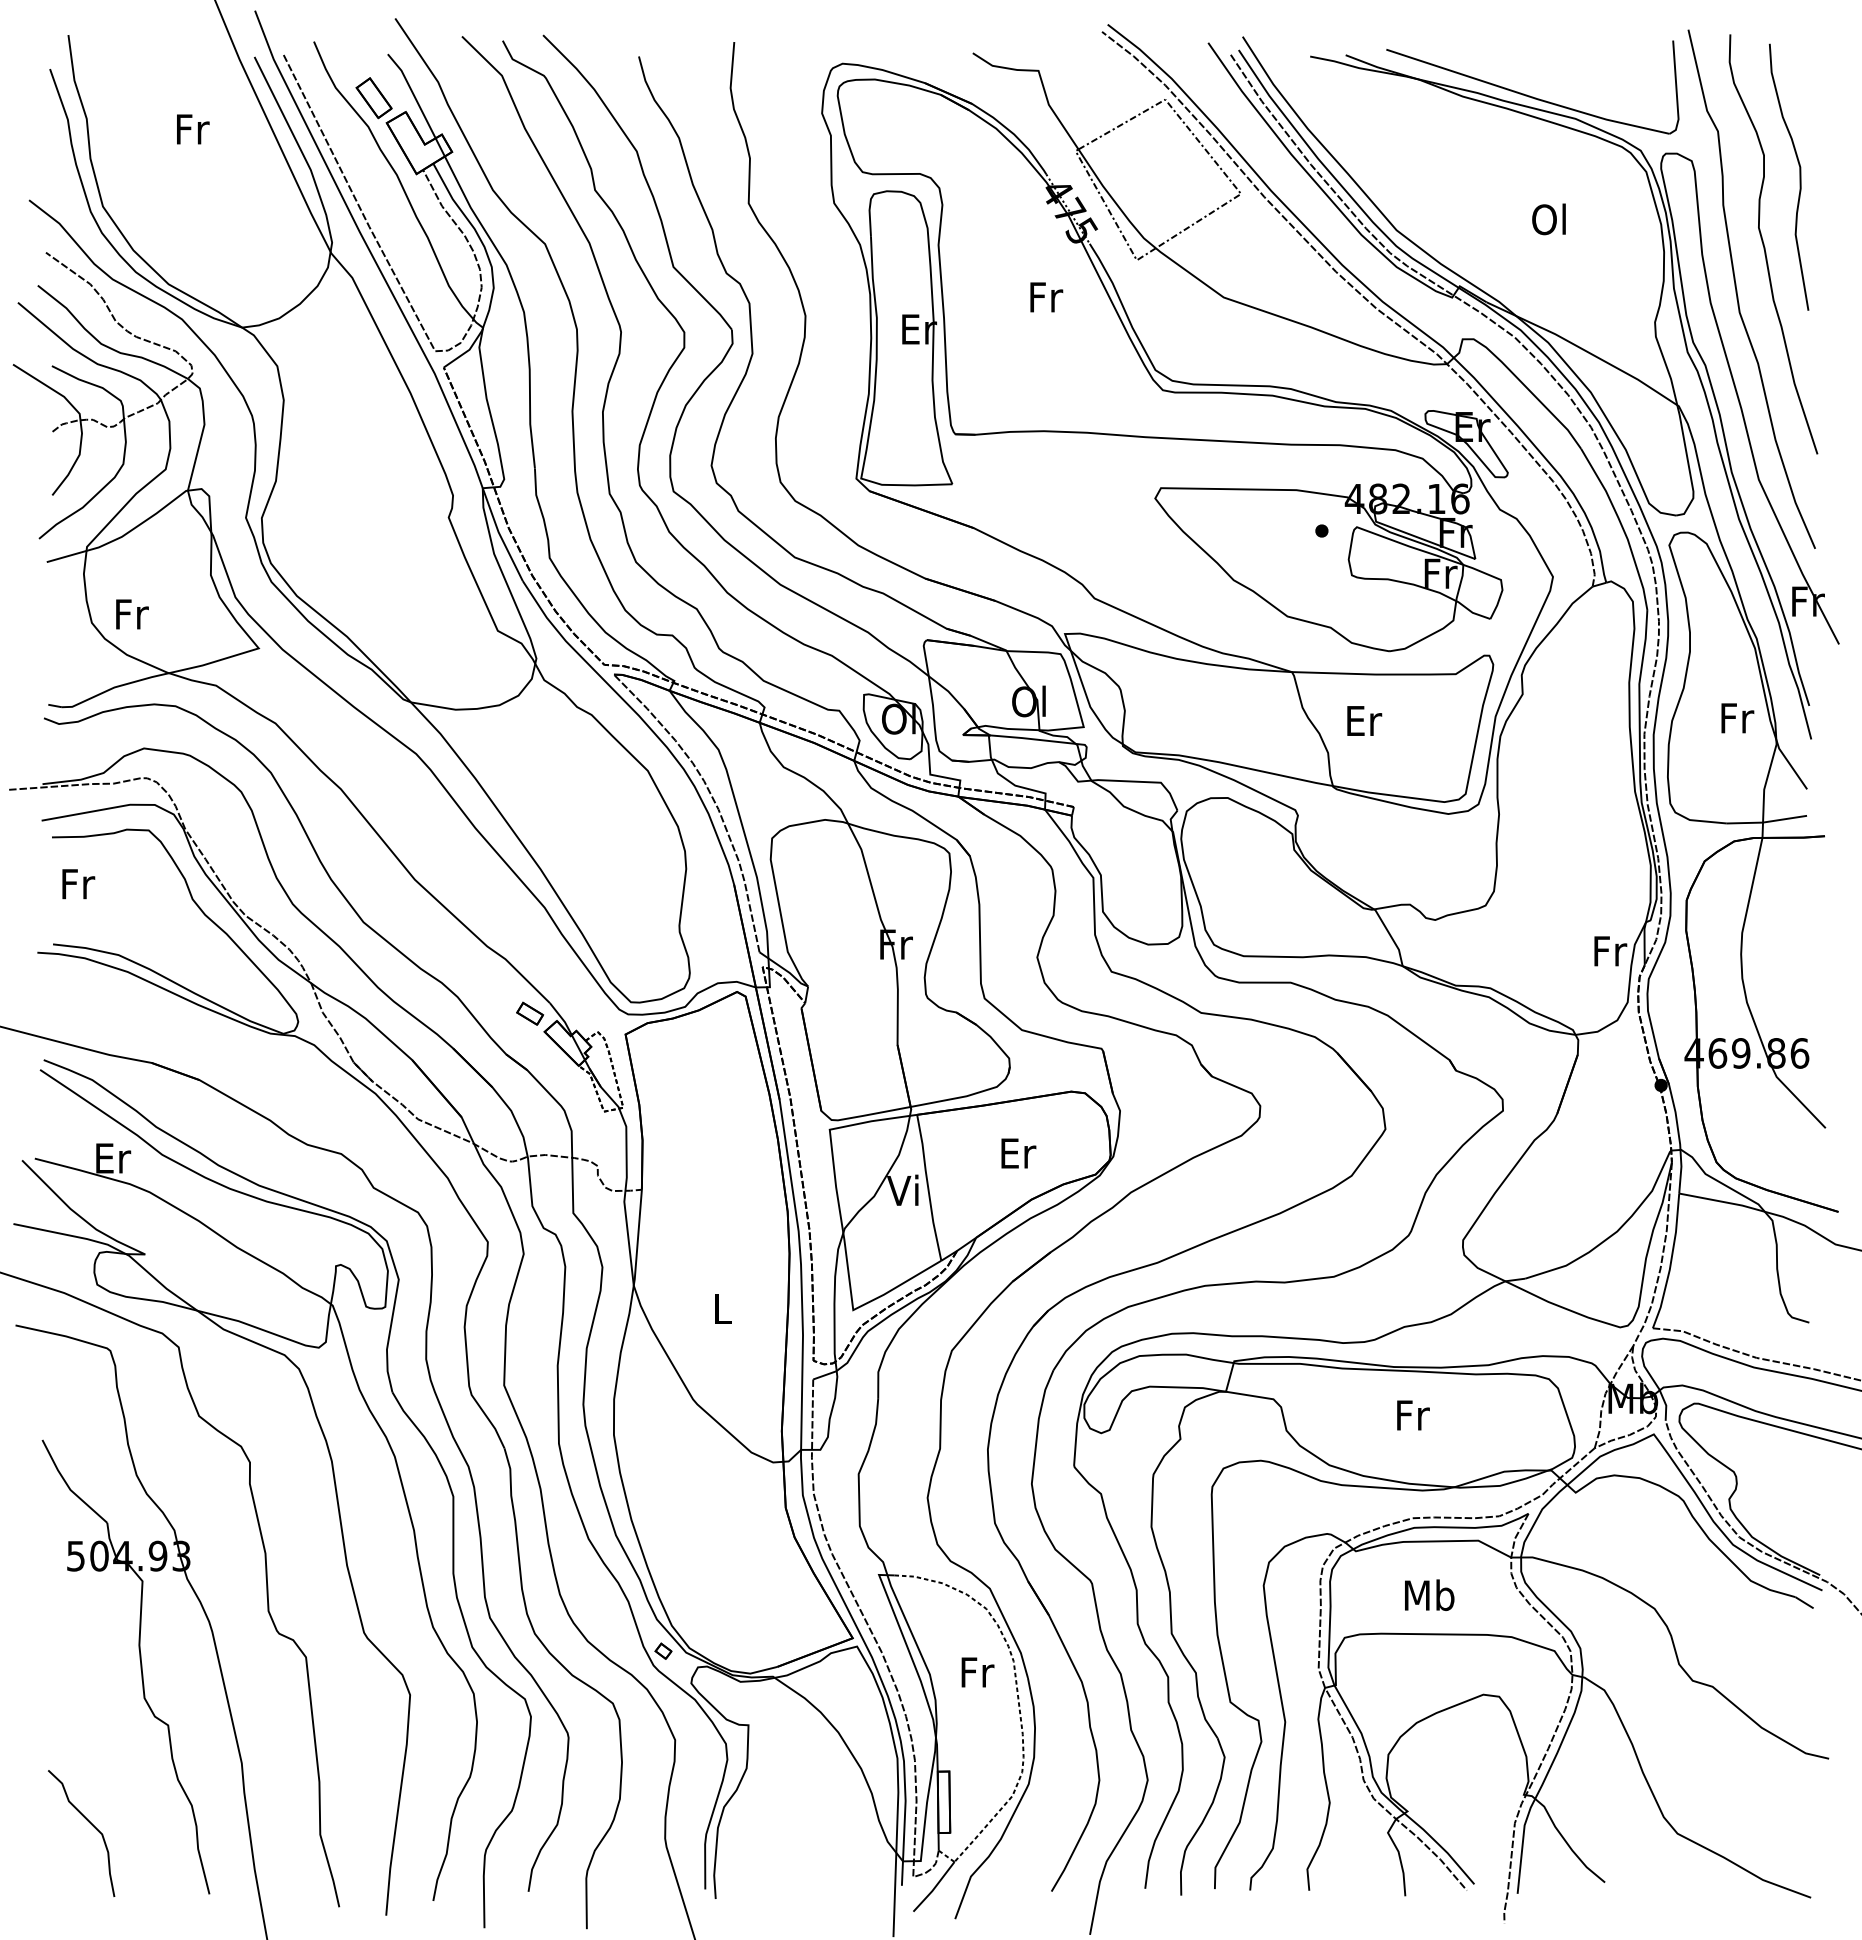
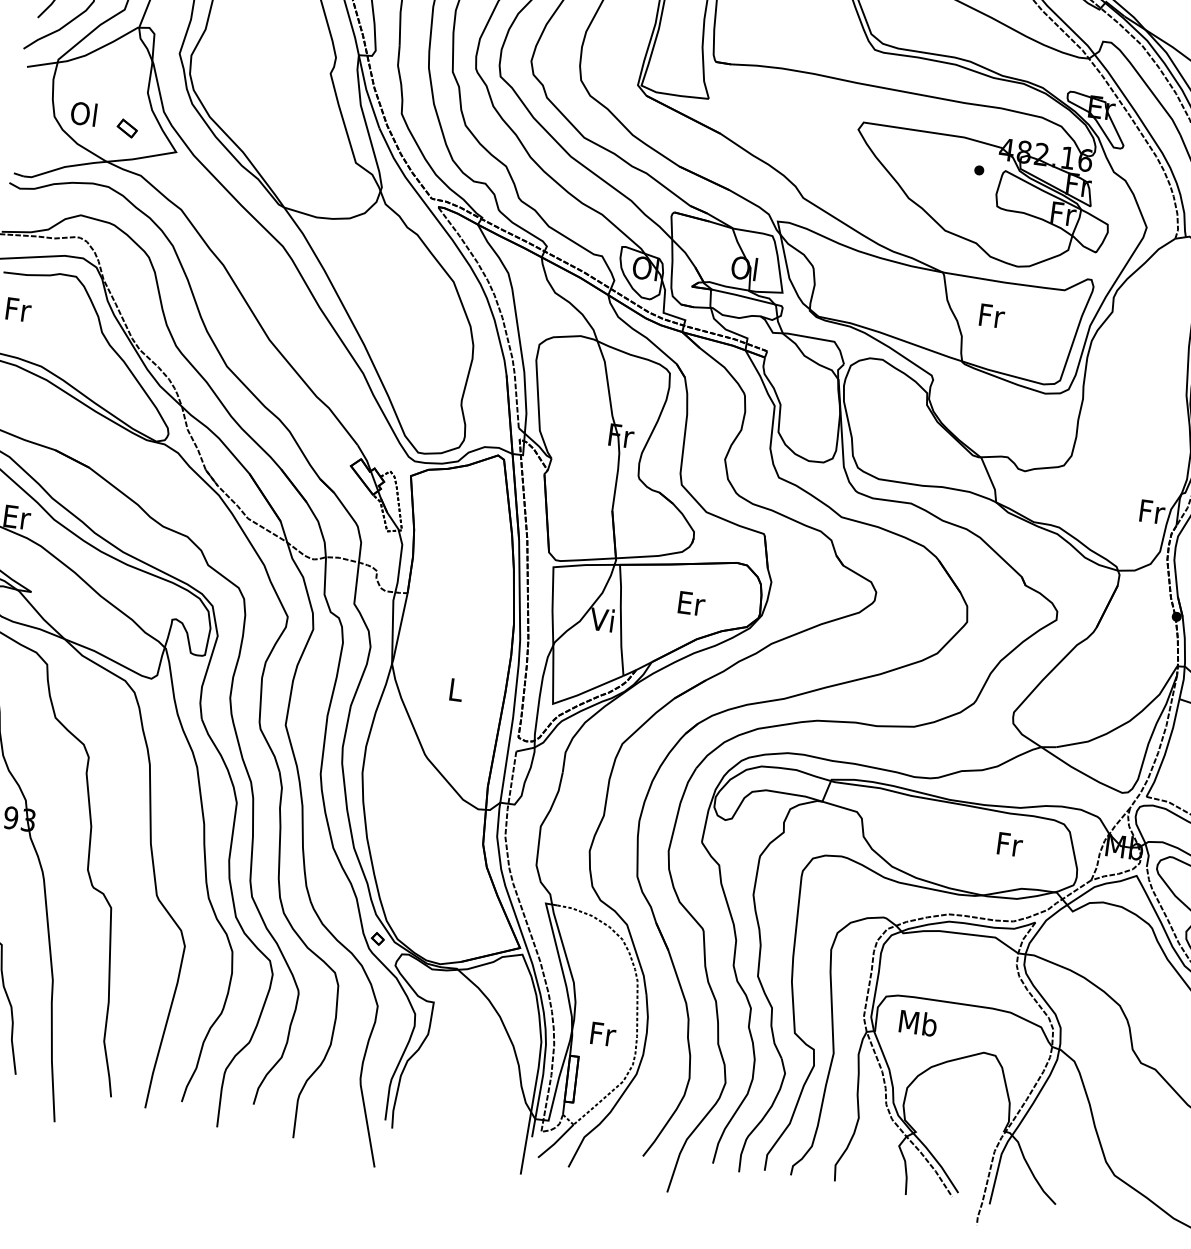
text: (130, 613) -> (84, 113), Fr -> Ol
text: (1364, 720) -> (992, 315), Er -> Fr
part: (530, 1013) -> (127, 128), moved
text: (1413, 1415) -> (1010, 844), moved
text: (1429, 1594) -> (918, 1022), moved
text: (977, 1672) -> (603, 1034), moved

